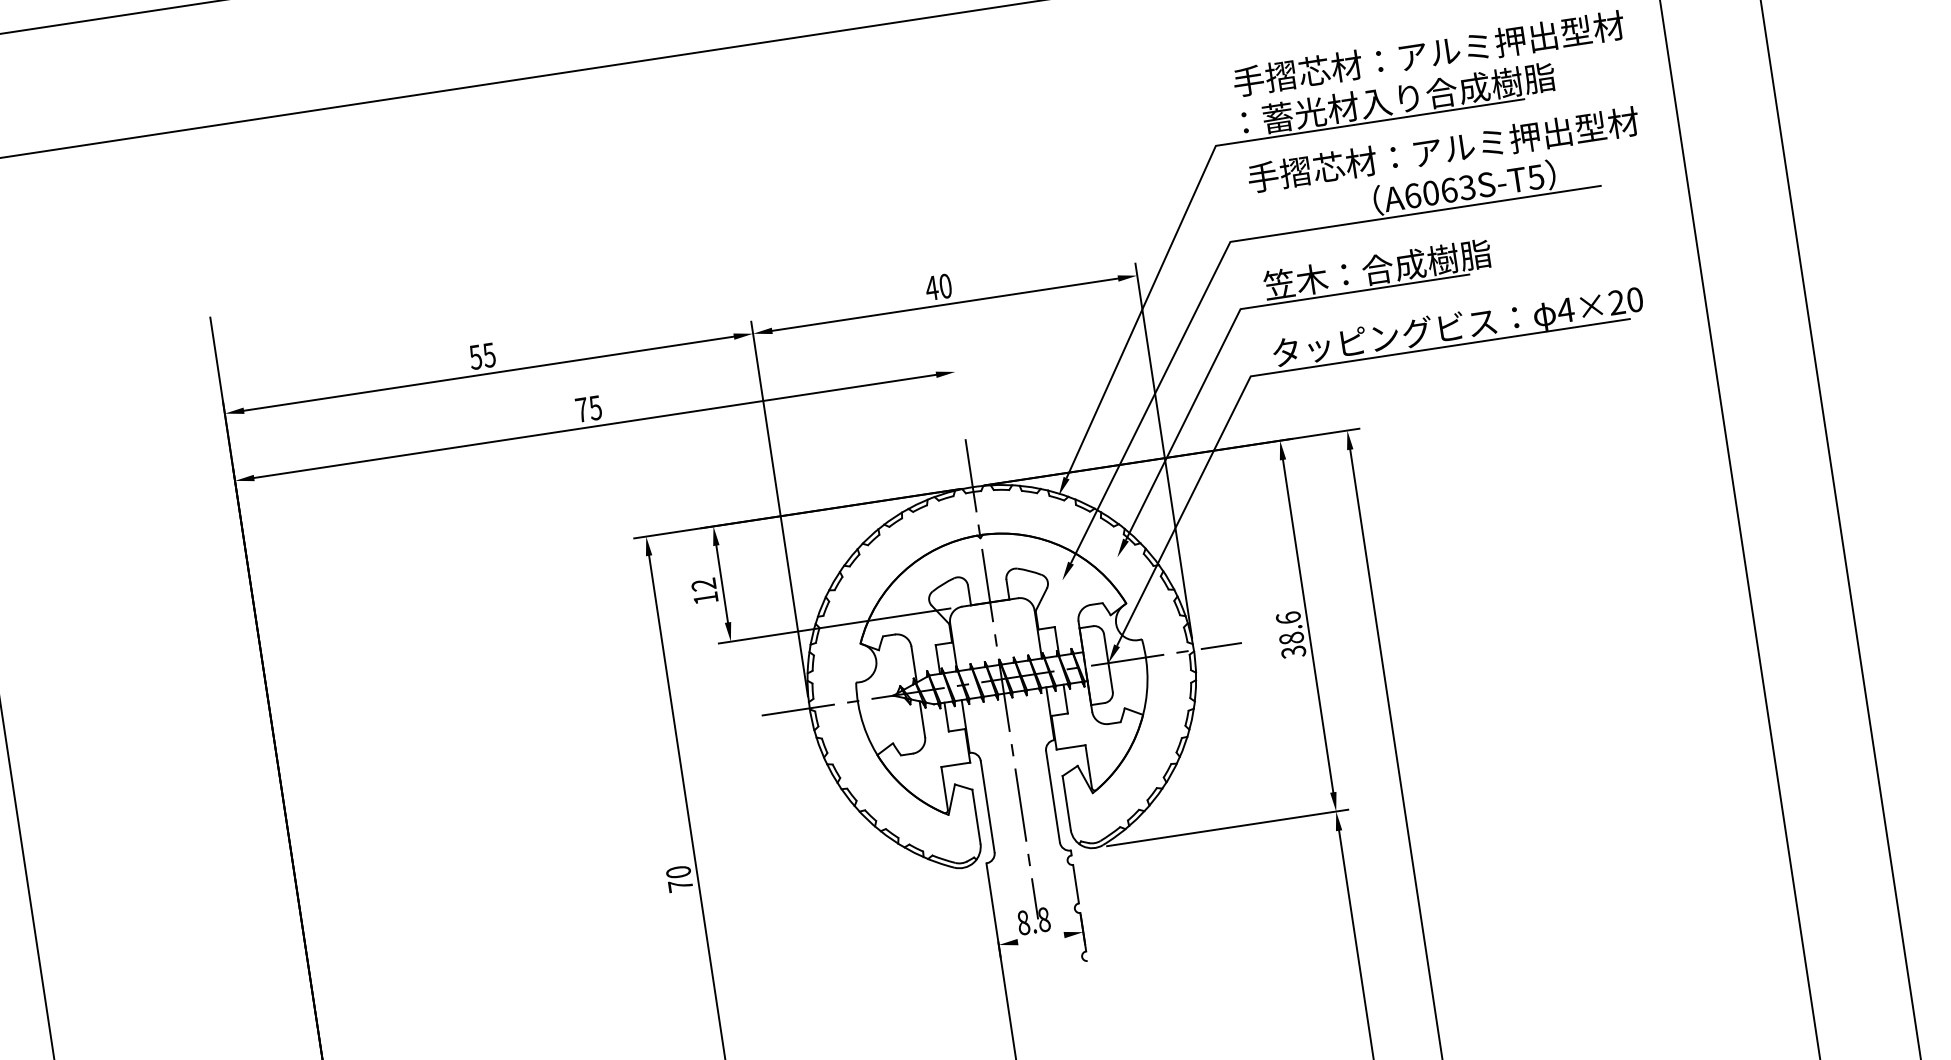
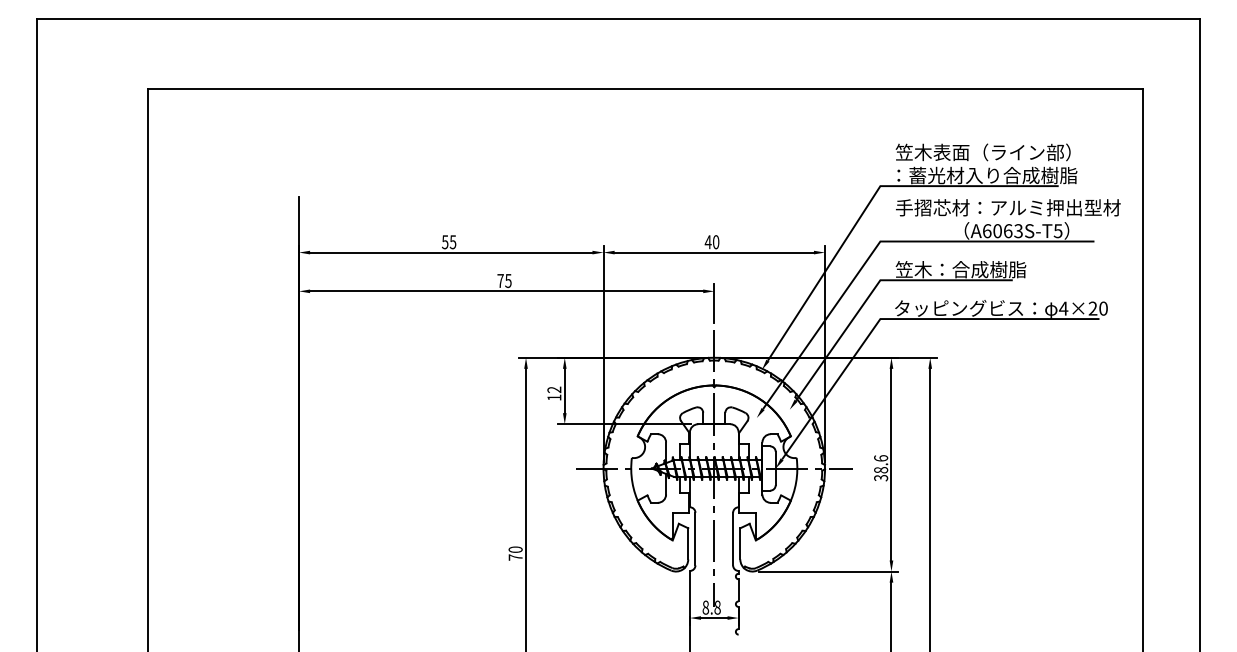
text: (1427, 54) -> (1007, 152), 手摺芯材：アルミ押出型材 -> 笠木表面（ライン部）
line: (958, 392) -> (714, 303), added
line: (1041, 939) -> (714, 618), added

